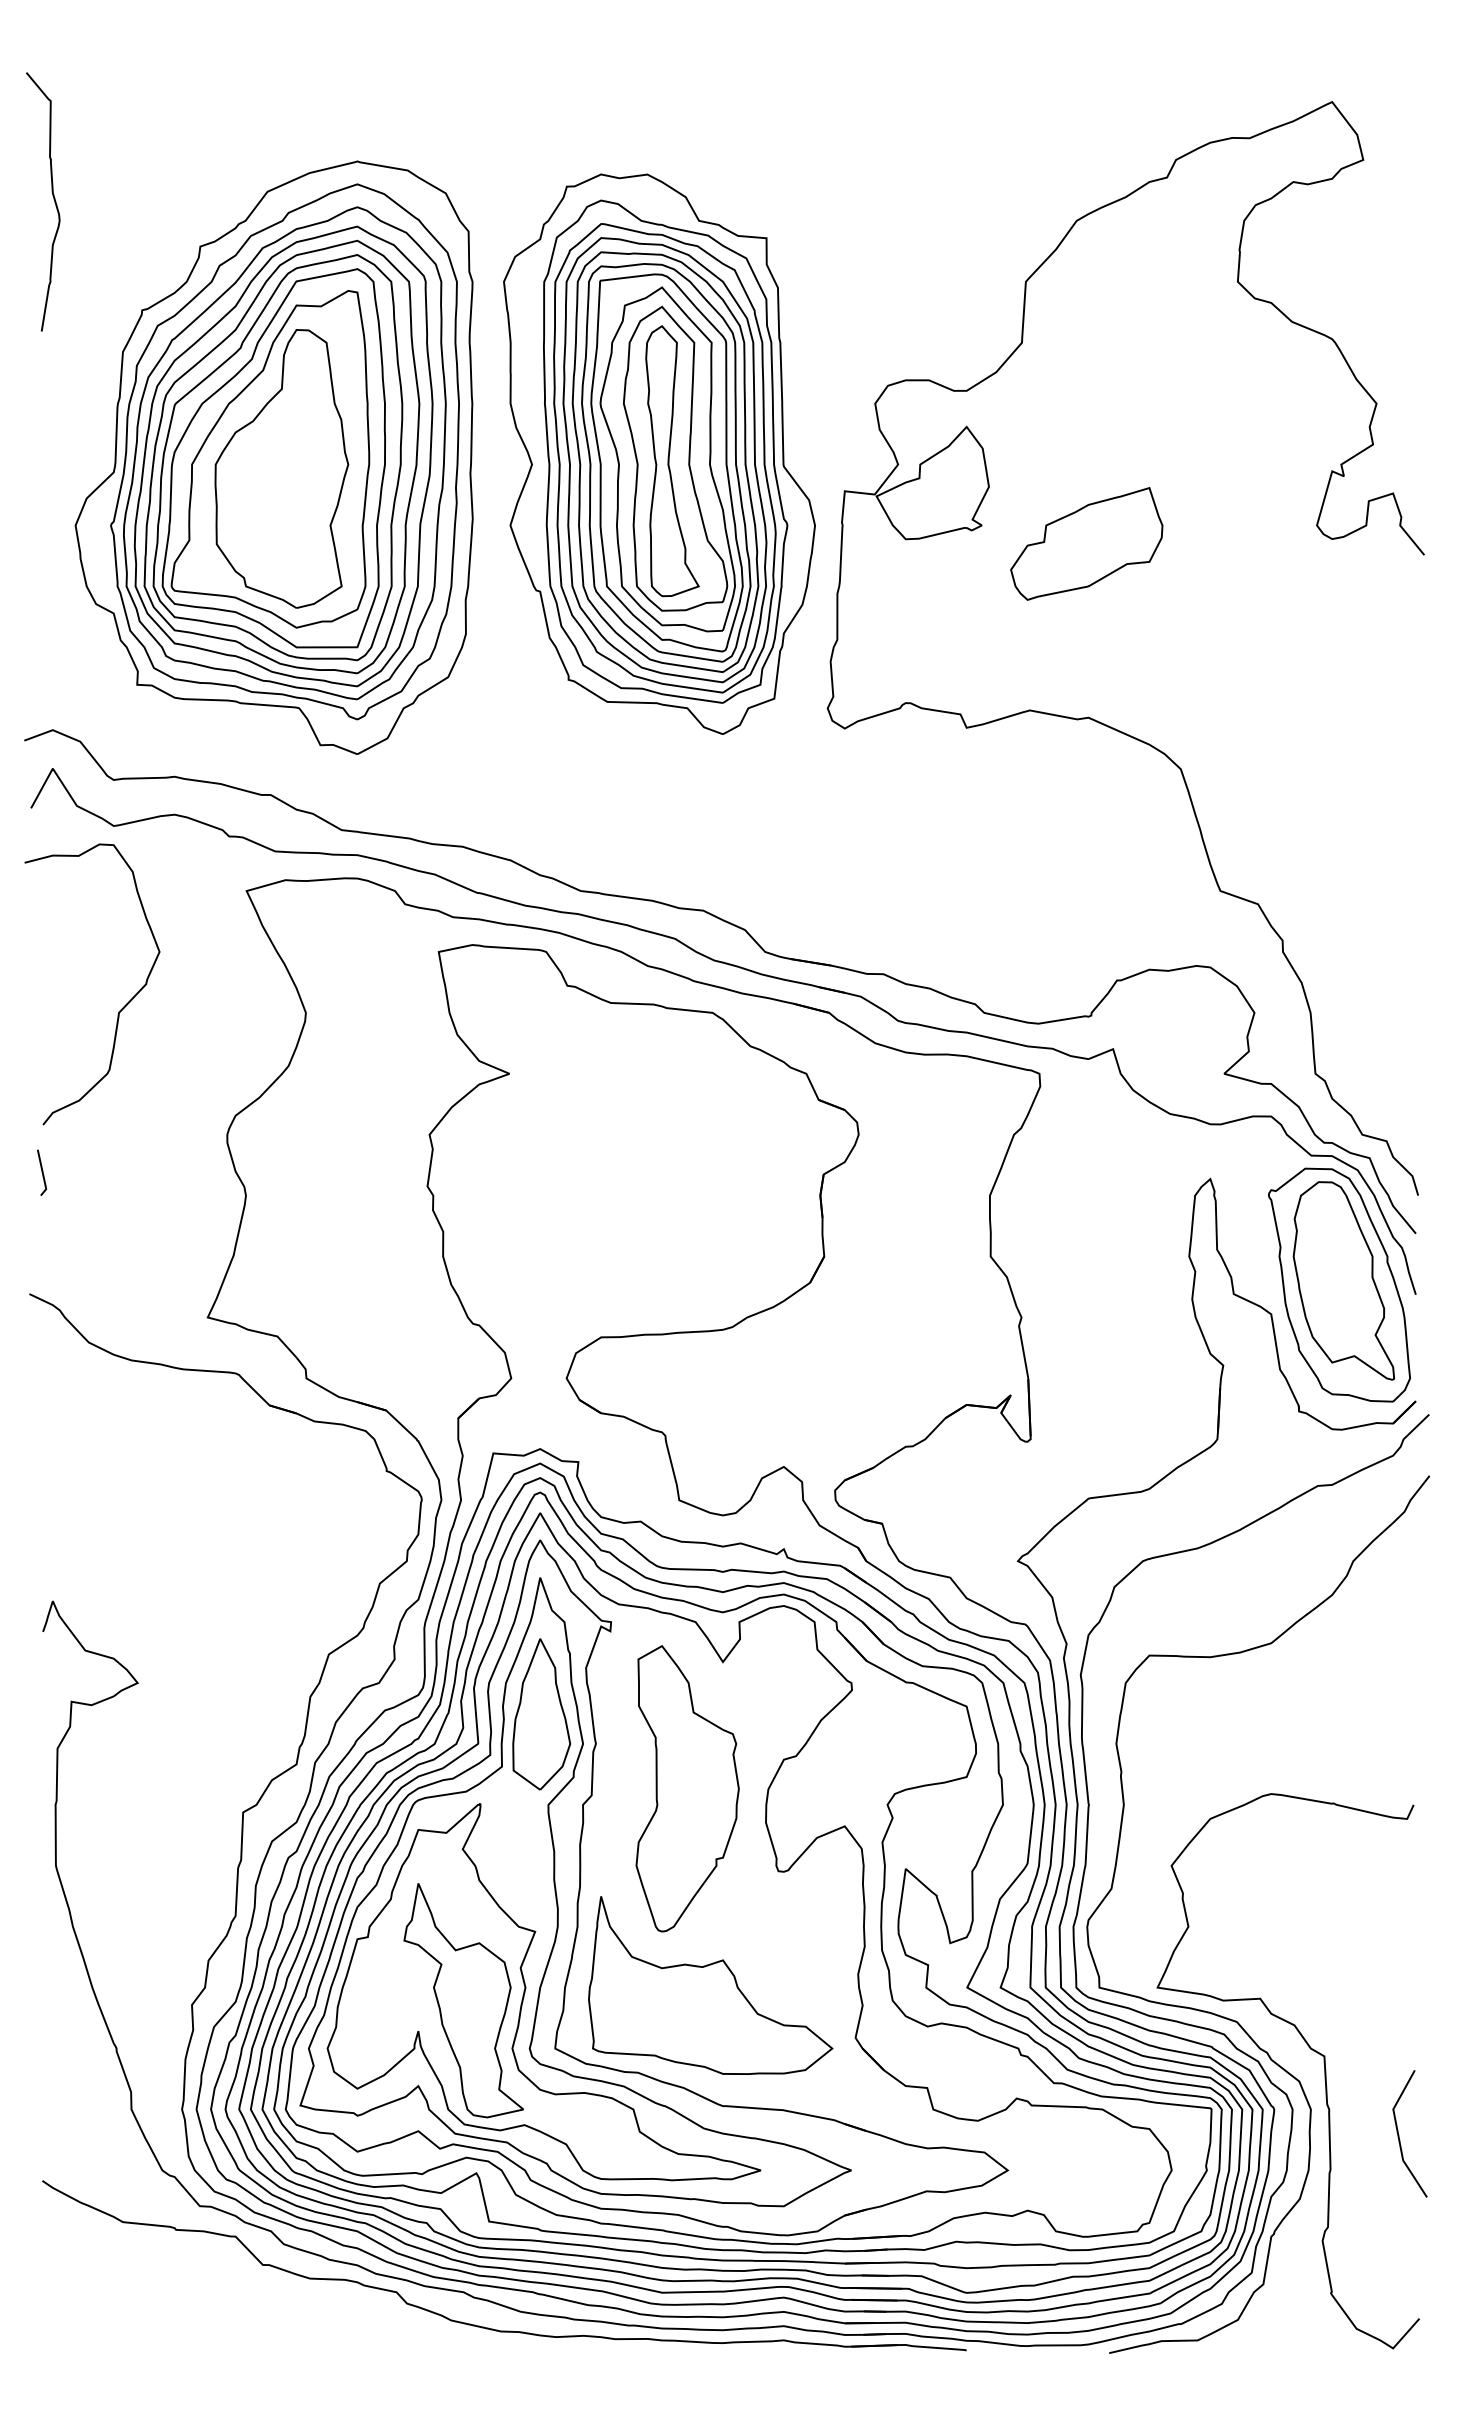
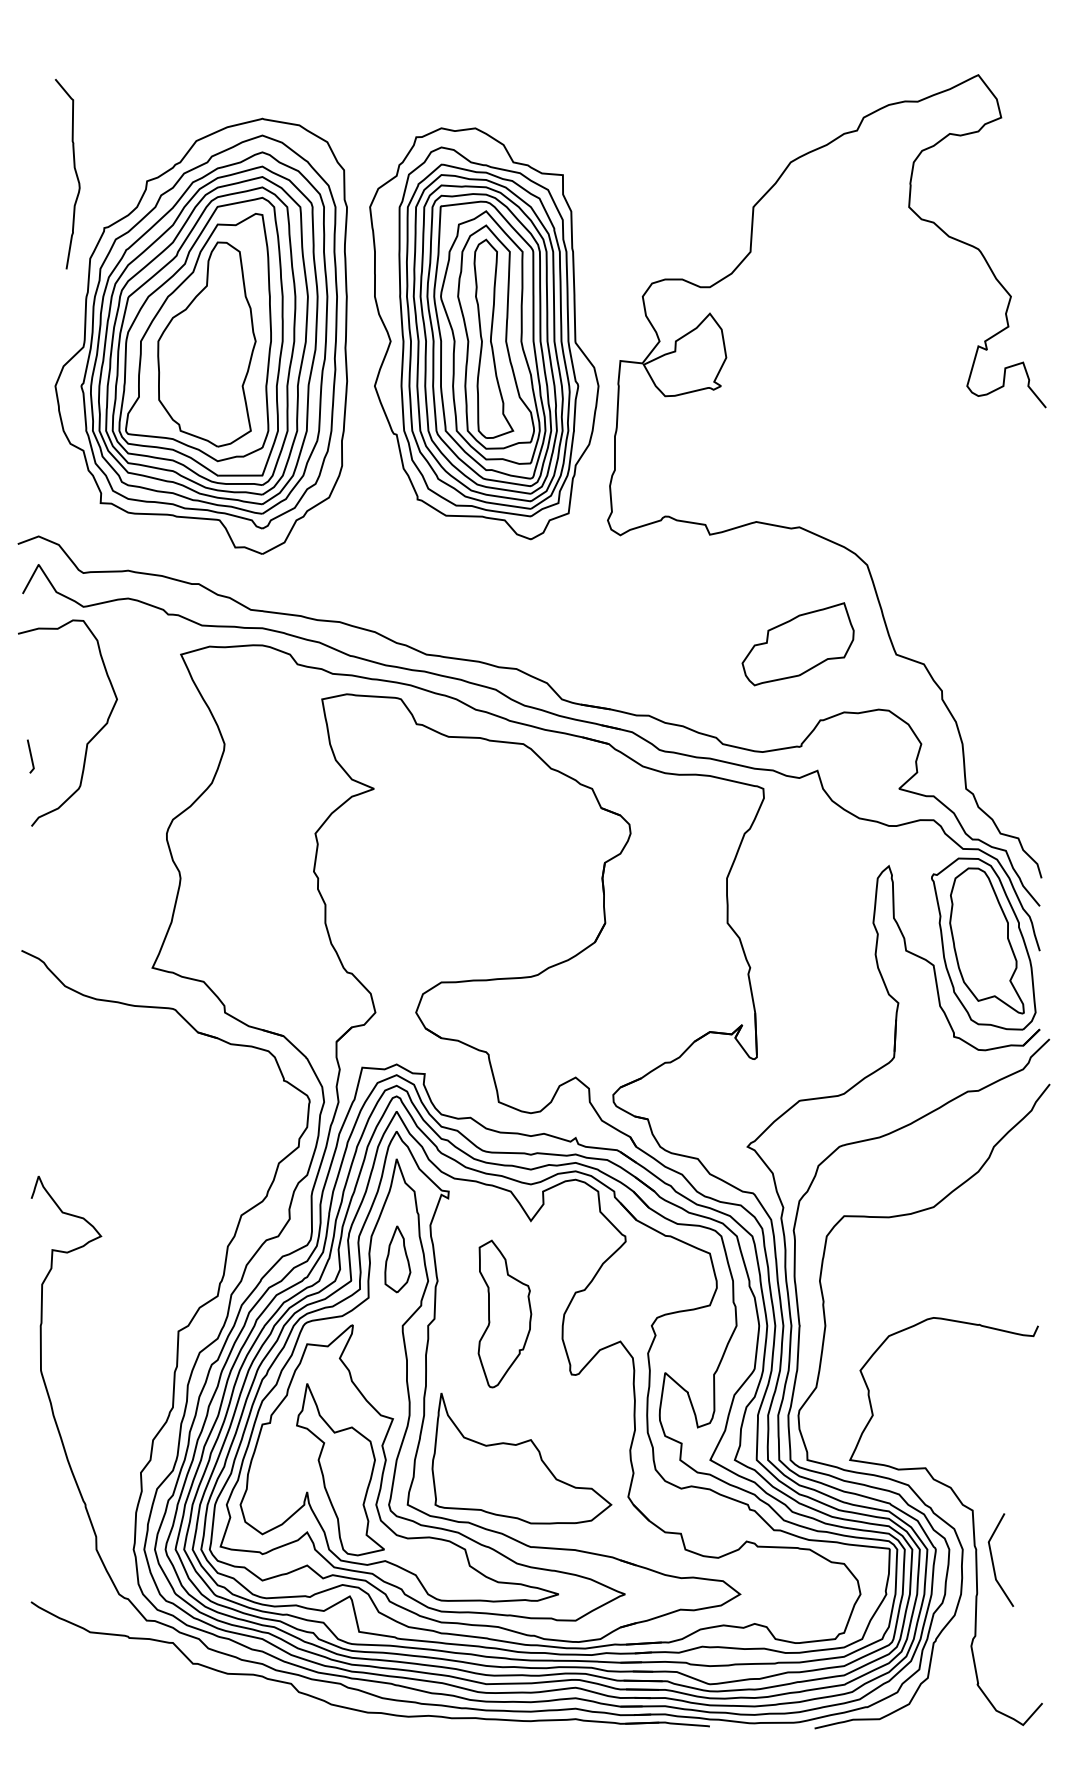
curve: (53, 199) -> (75, 172), moved
part: (1086, 543) -> (797, 643), moved
line: (42, 1172) -> (31, 756), moved
part: (541, 1714) -> (397, 1259), size x0.6
part: (687, 1788) -> (504, 1313), size x0.7
curve: (1399, 2134) -> (993, 1560), moved

